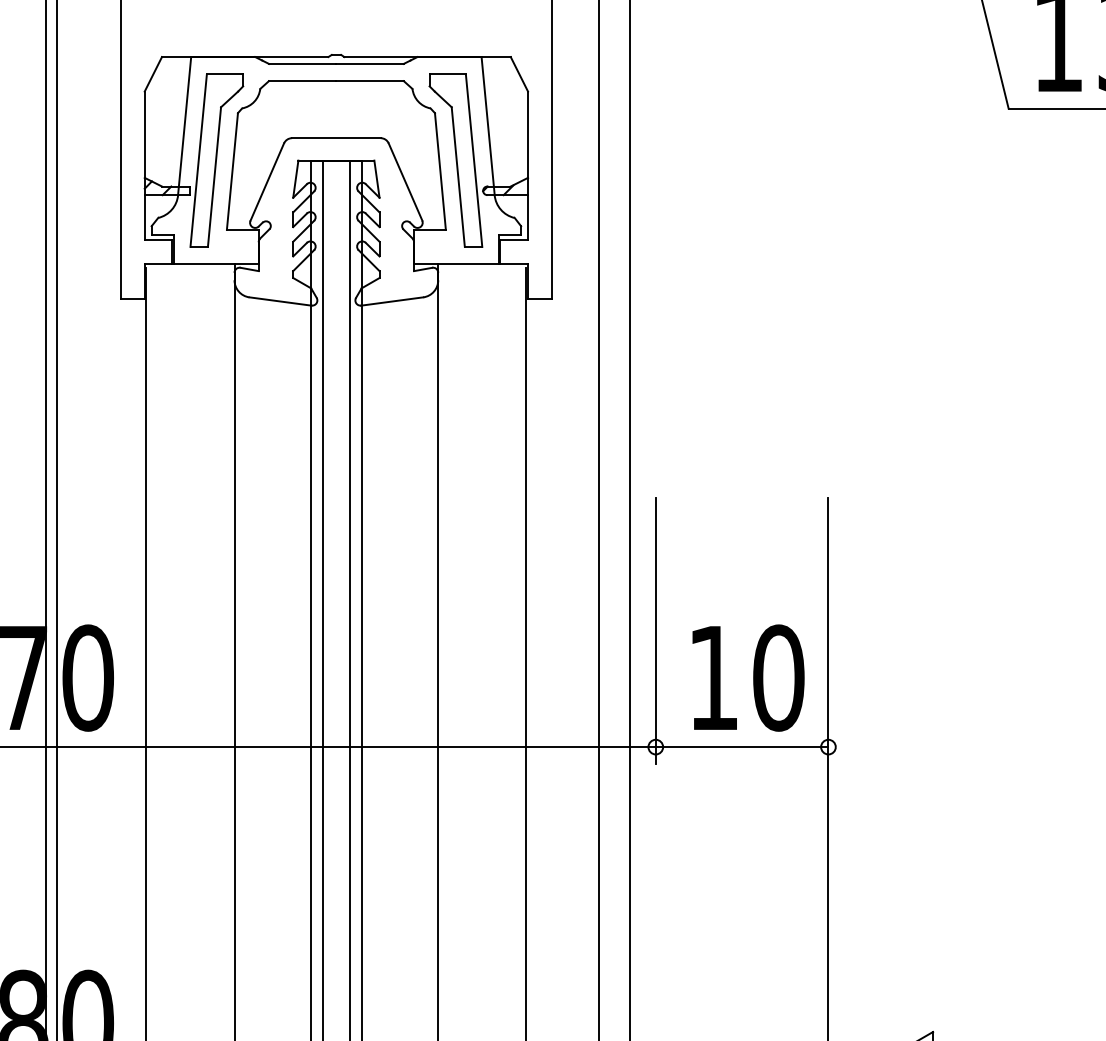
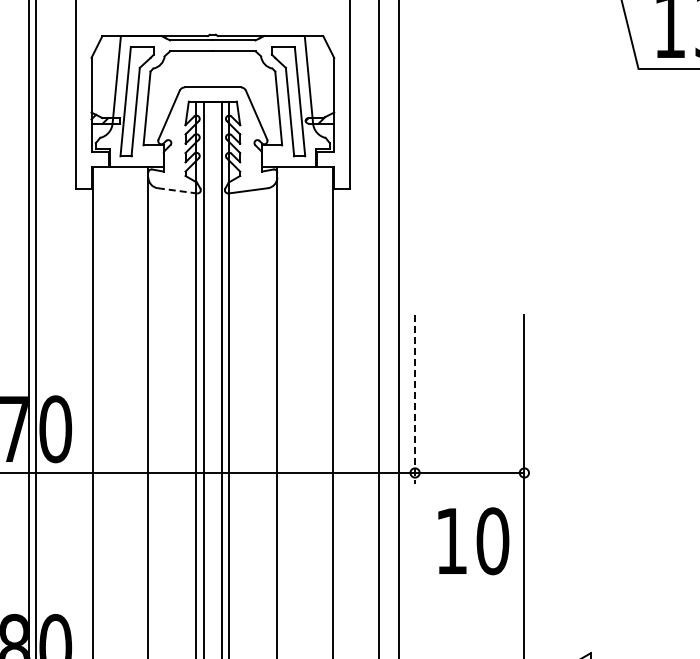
line: (280, 300) -> (177, 190), solid -> dashed
line: (656, 632) -> (415, 400), solid -> dashed
text: (748, 678) -> (473, 541), moved

